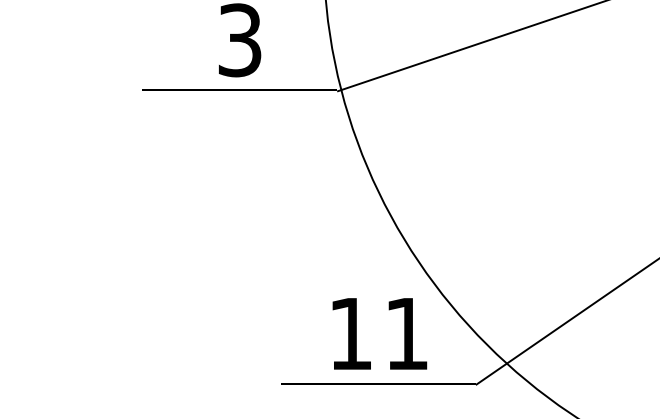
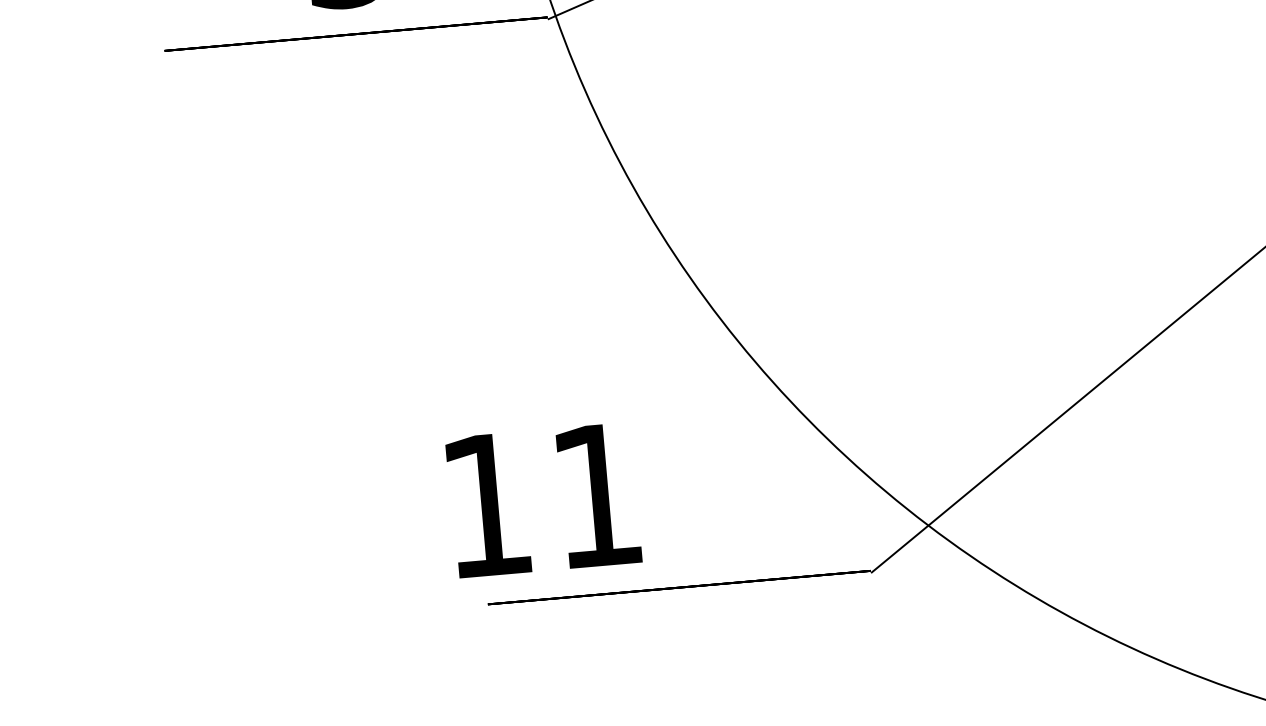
text: (379, 333) -> (542, 499), moved

